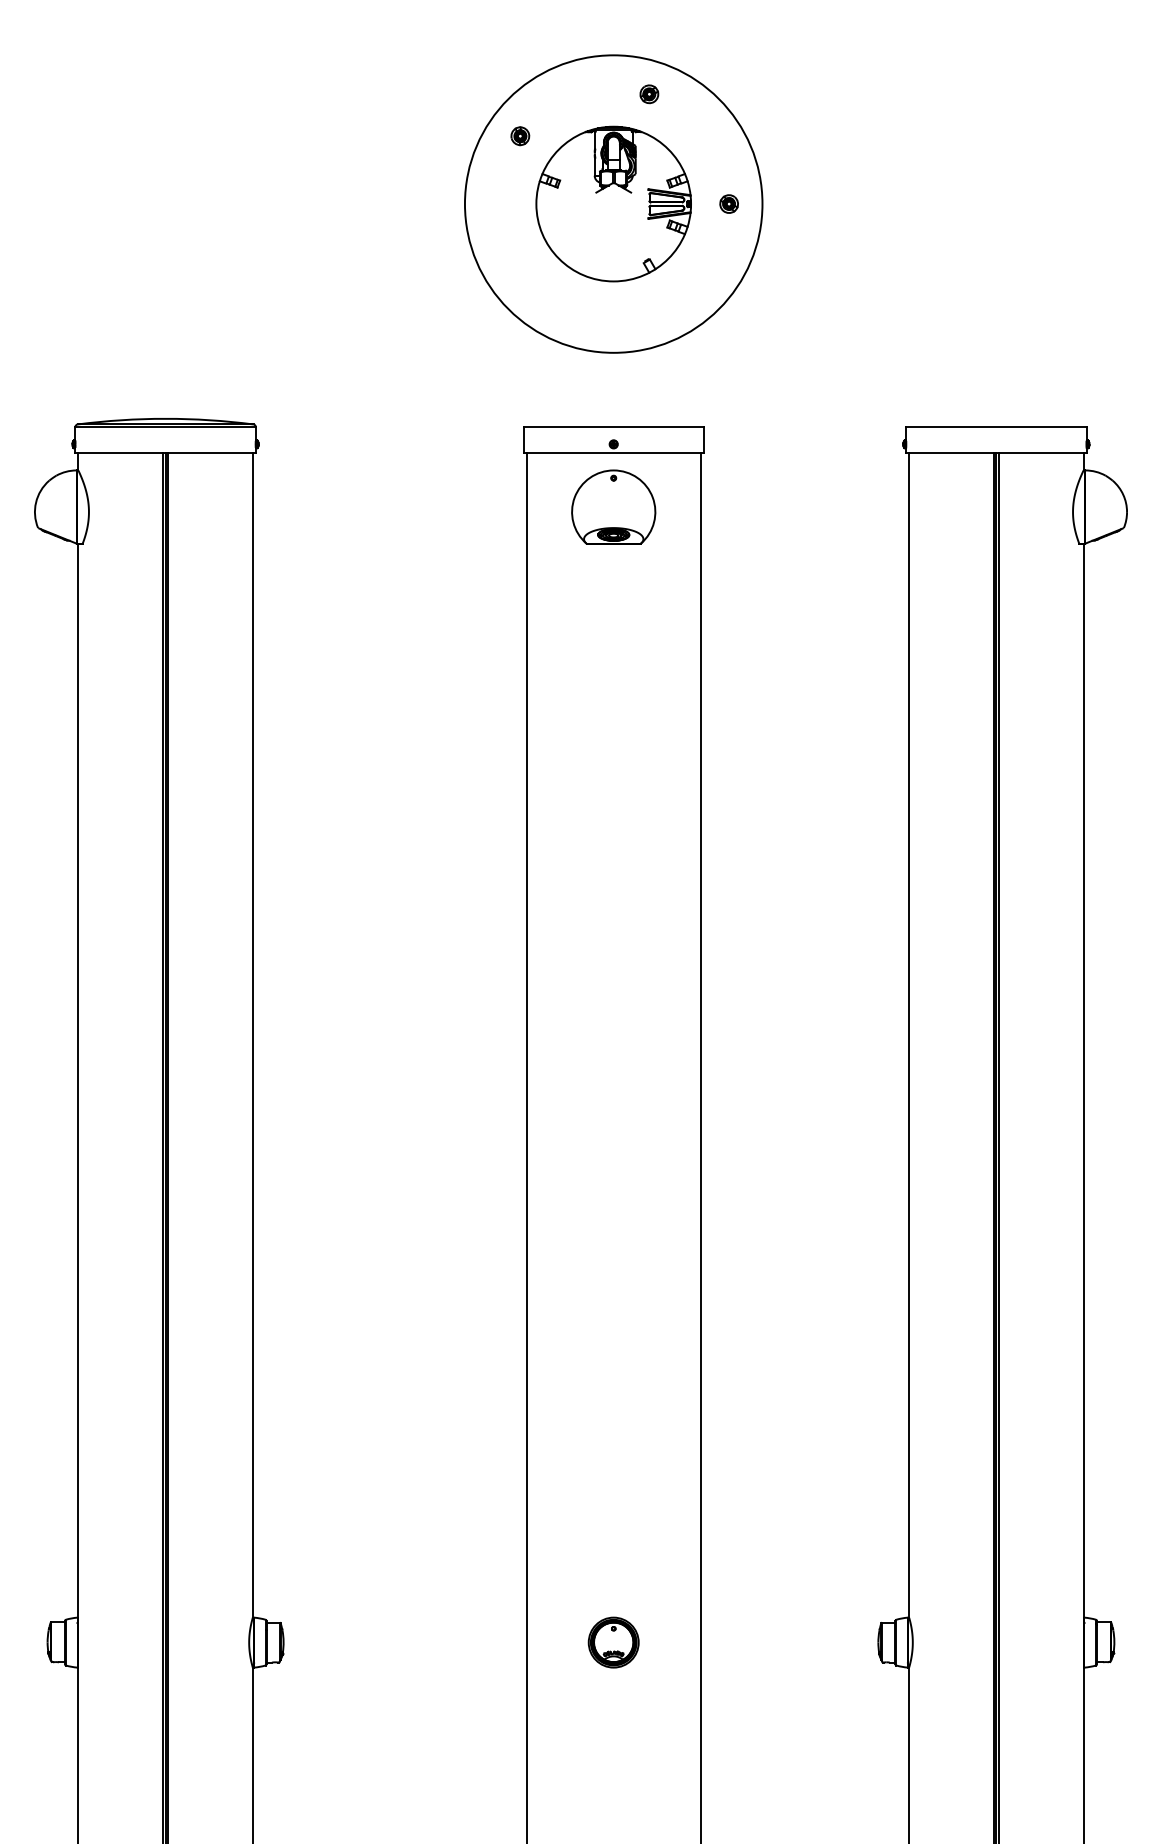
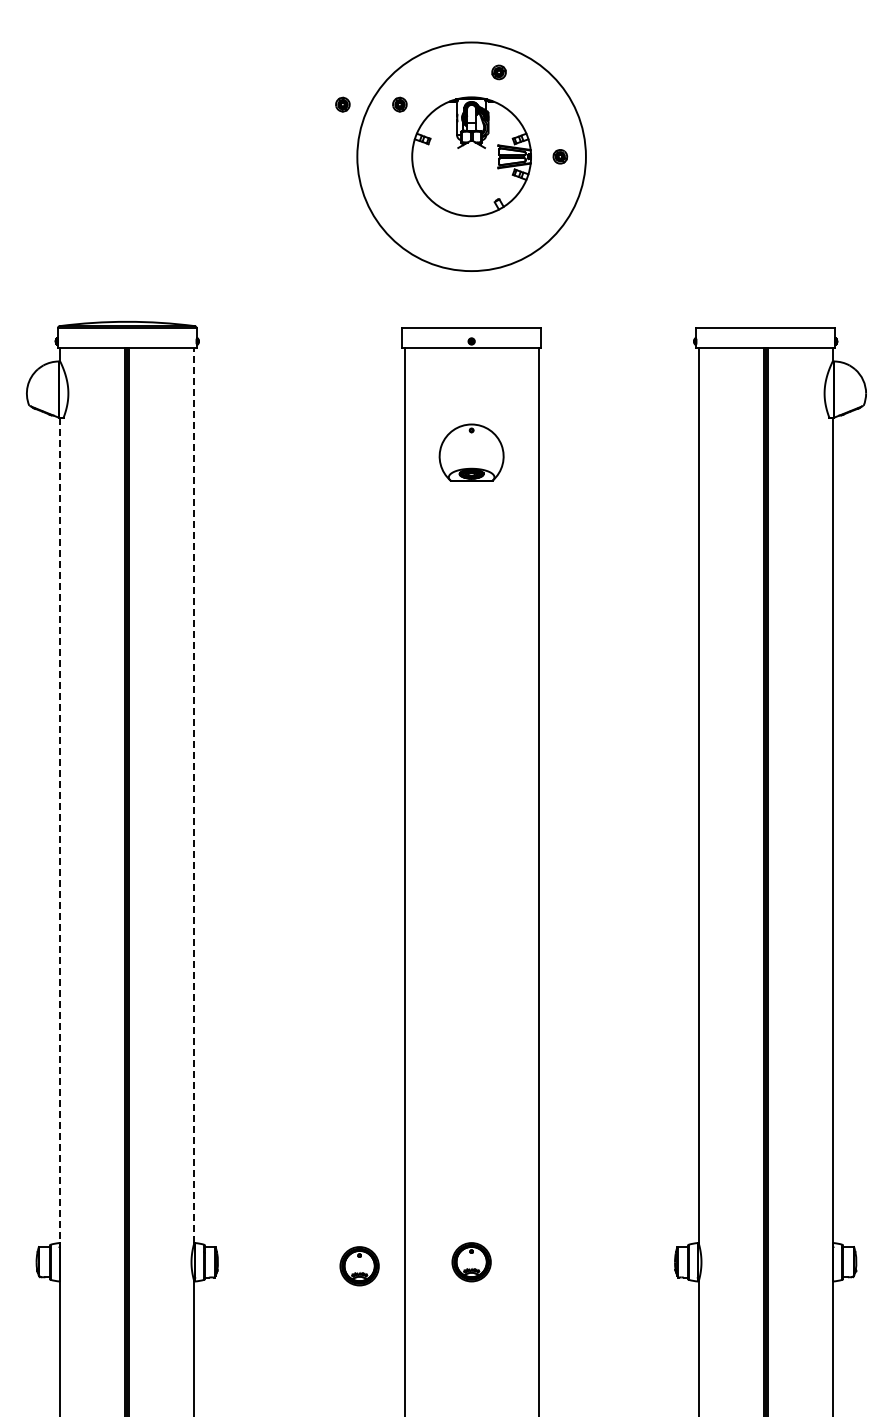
part: (445, 136) -> (342, 104), added
part: (613, 506) -> (471, 452), moved
line: (253, 1035) -> (194, 795), solid -> dashed
line: (78, 1080) -> (60, 830), solid -> dashed
part: (467, 1648) -> (359, 1266), added

